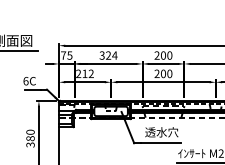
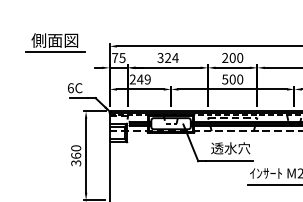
text: (87, 73) -> (143, 79), 212 -> 249
text: (157, 73) -> (225, 79), 200 -> 500
text: (30, 138) -> (76, 155), 380 -> 360

